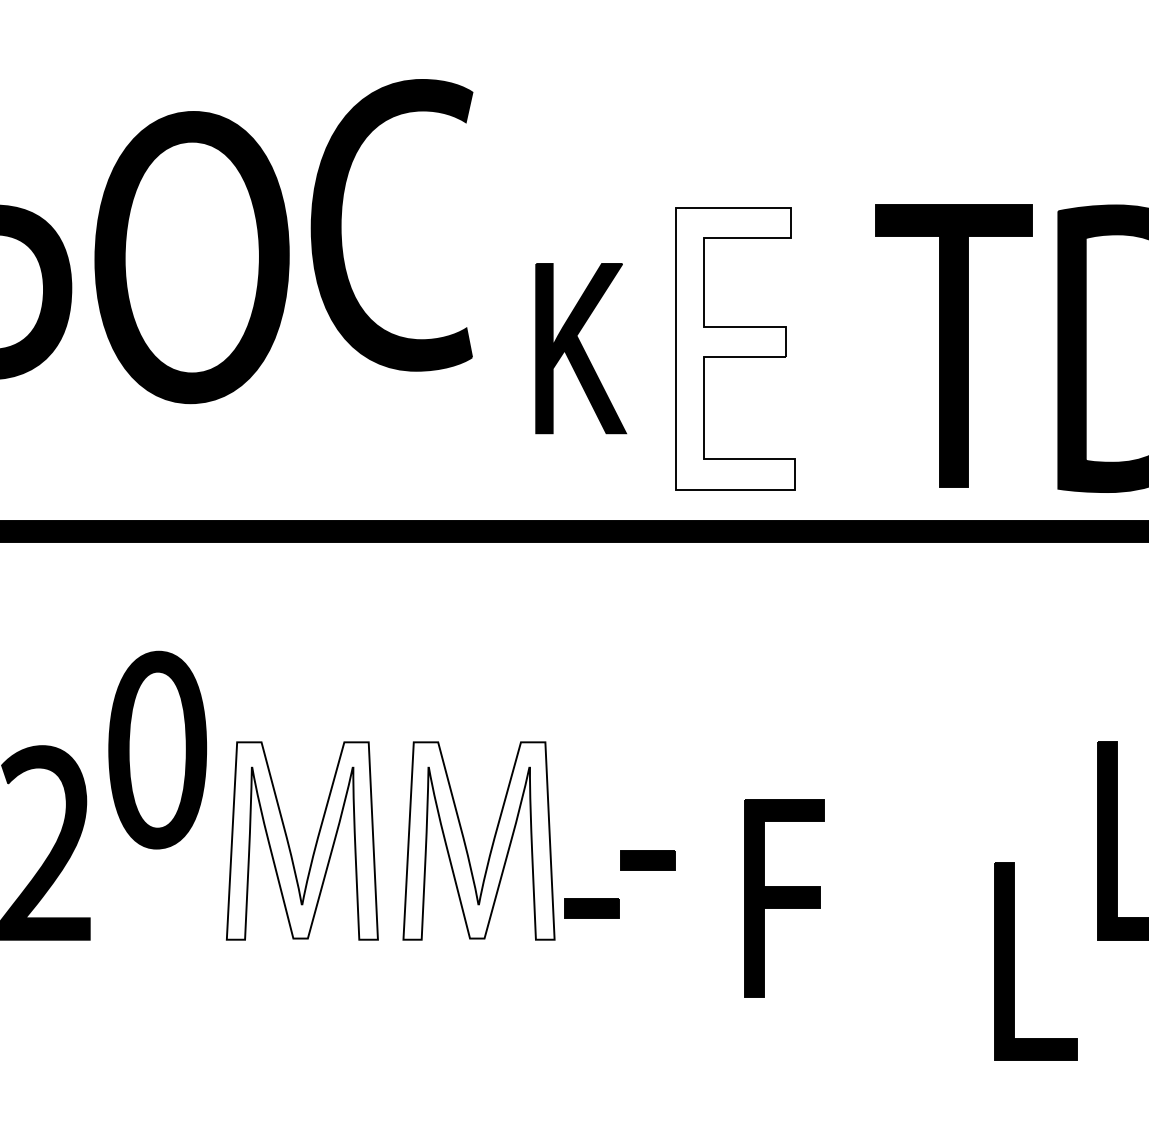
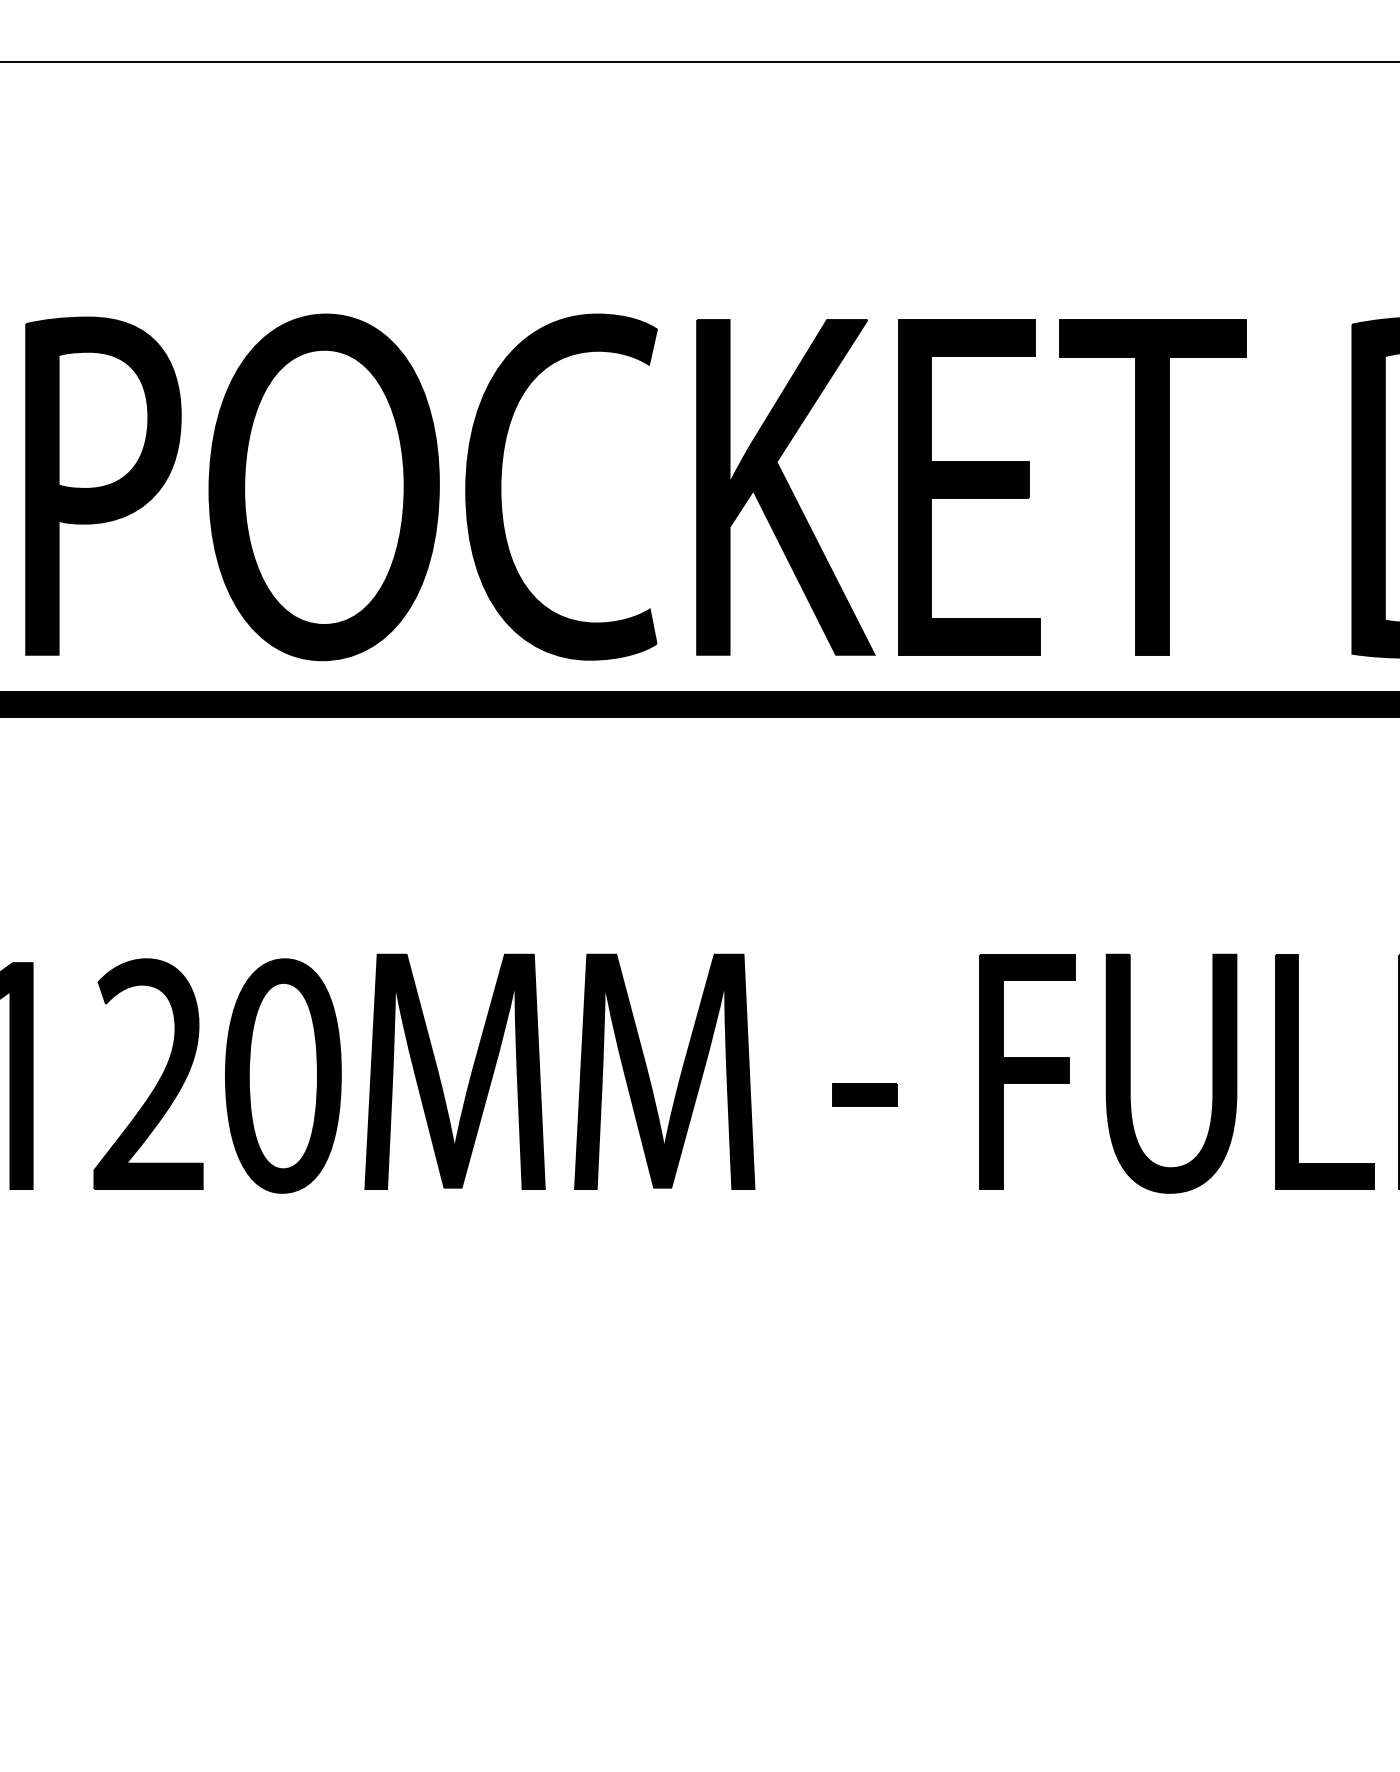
part: (341, 224) -> (501, 486), moved
part: (191, 257) -> (323, 487), moved
part: (953, 346) -> (1152, 487), moved
part: (580, 348) -> (785, 487), size x1.67
fill: (735, 348) -> (969, 487), added
part: (157, 749) -> (283, 1075), moved
fill: (301, 840) -> (454, 1071), added
fill: (478, 840) -> (664, 1071), added
part: (871, 842) -> (1130, 1073), added
part: (784, 897) -> (1027, 1071), moved
part: (591, 908) -> (798, 1151), removed
part: (1013, 961) -> (1298, 1071), moved

